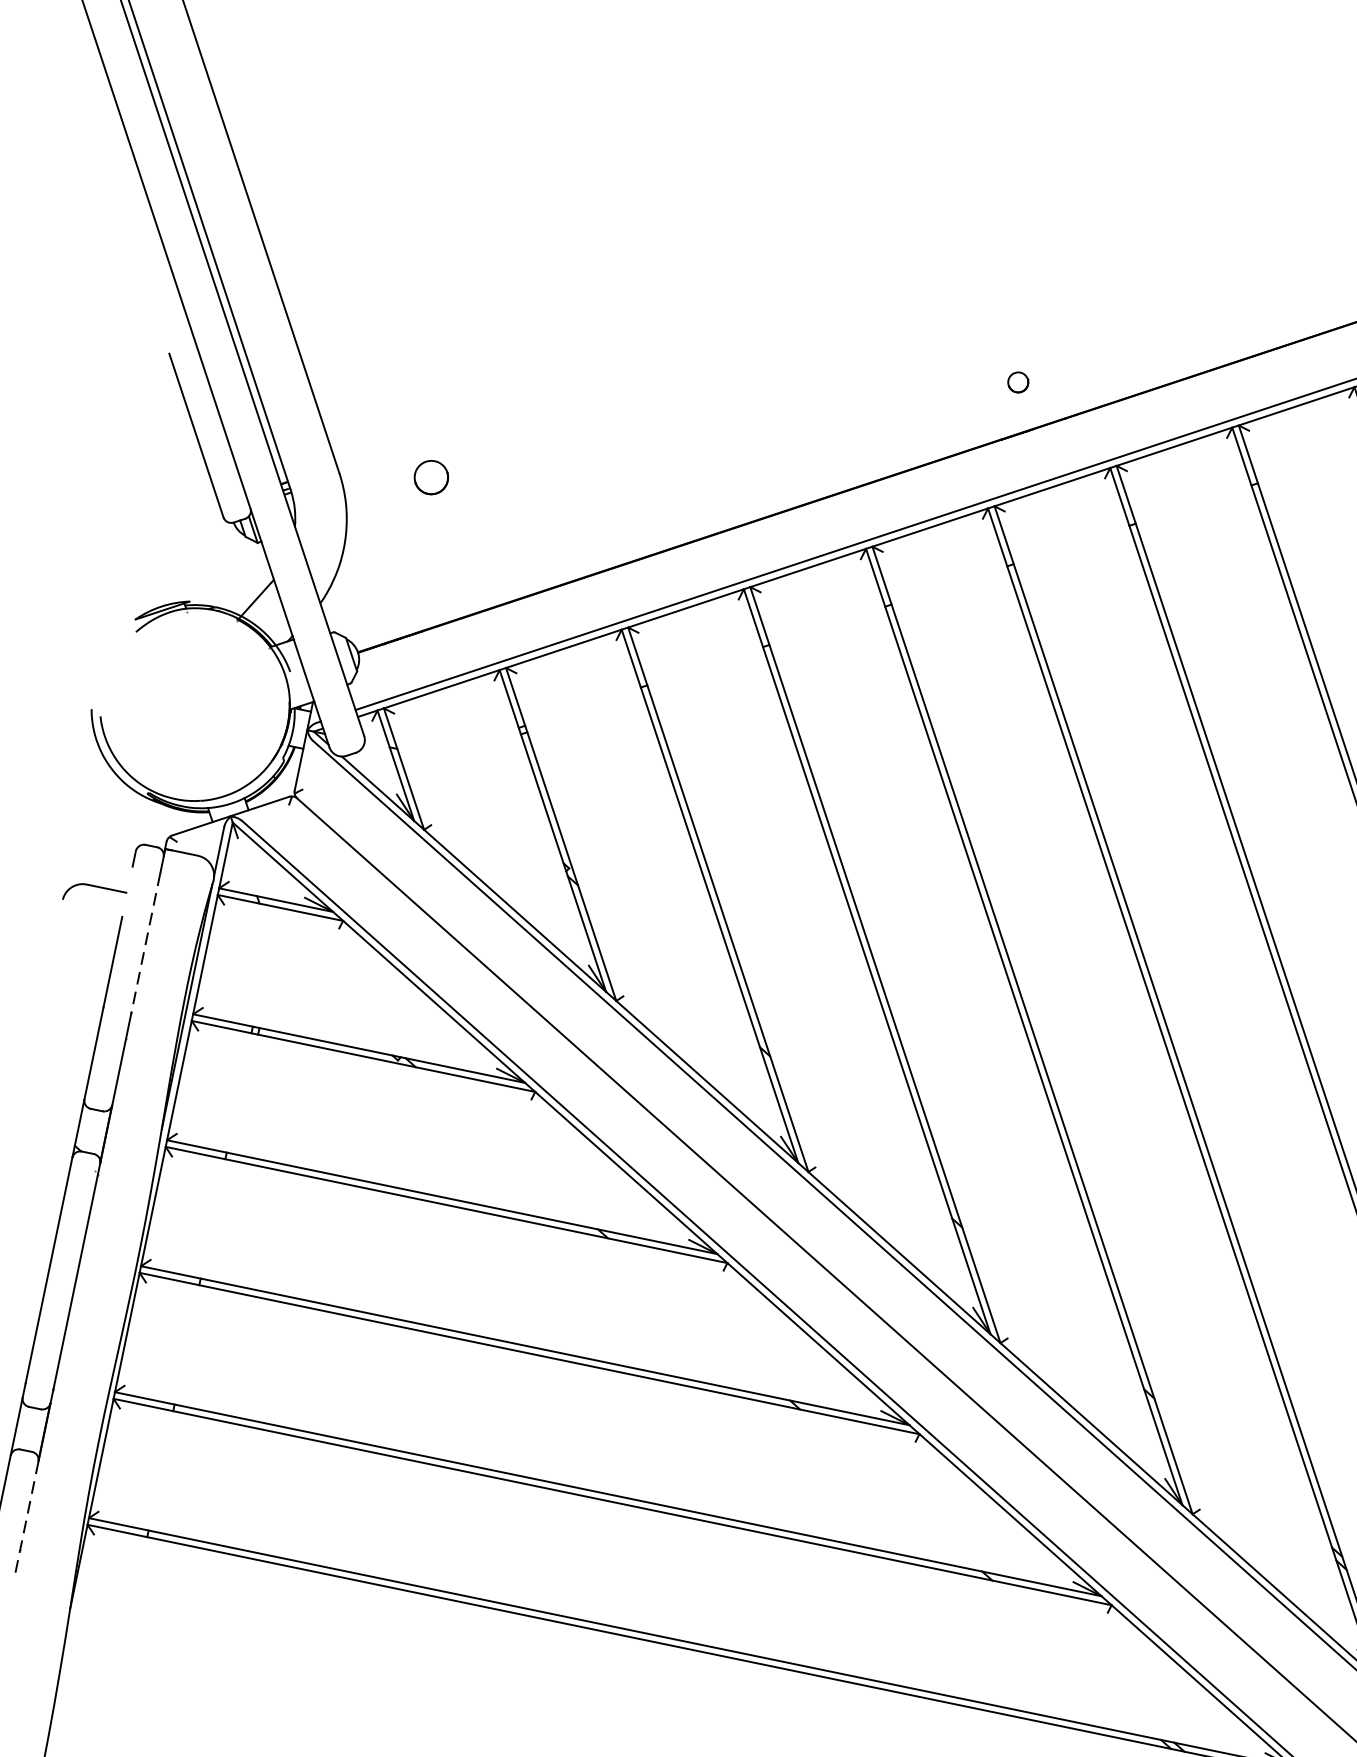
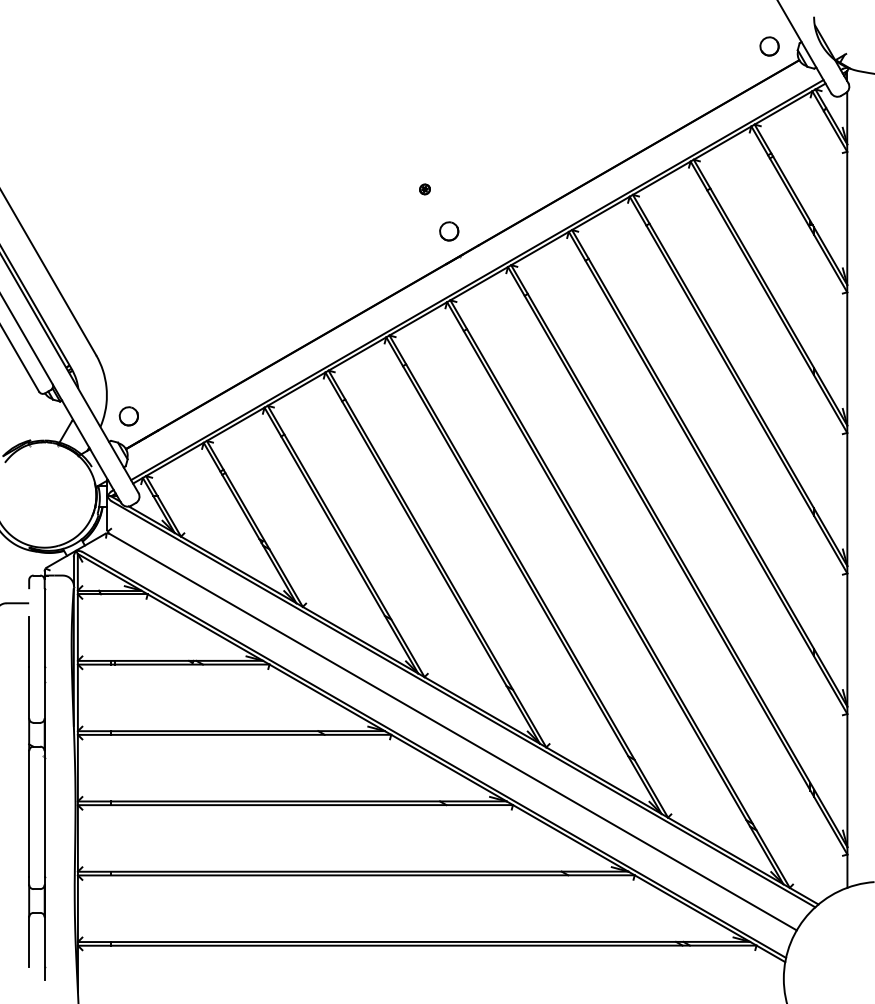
part: (989, 298) -> (424, 189), added
part: (1018, 382) -> (449, 231), size x1.67
part: (430, 477) -> (128, 416), moved
line: (145, 943) -> (44, 628), dashed -> solid
line: (26, 1517) -> (44, 948), dashed -> solid

